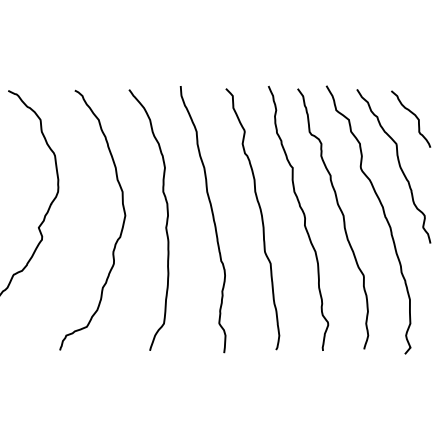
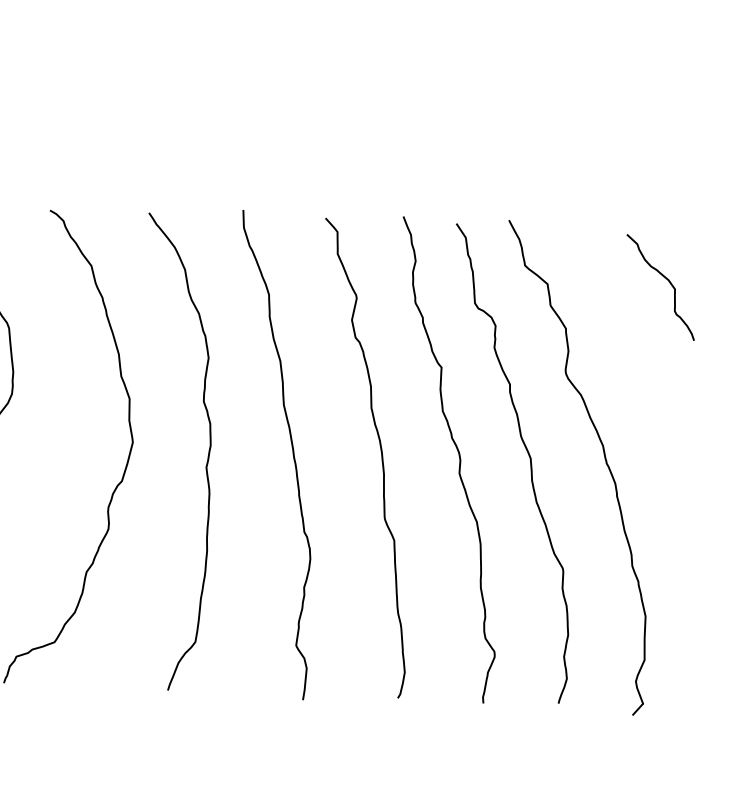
curve: (398, 164) -> (634, 369), removed

